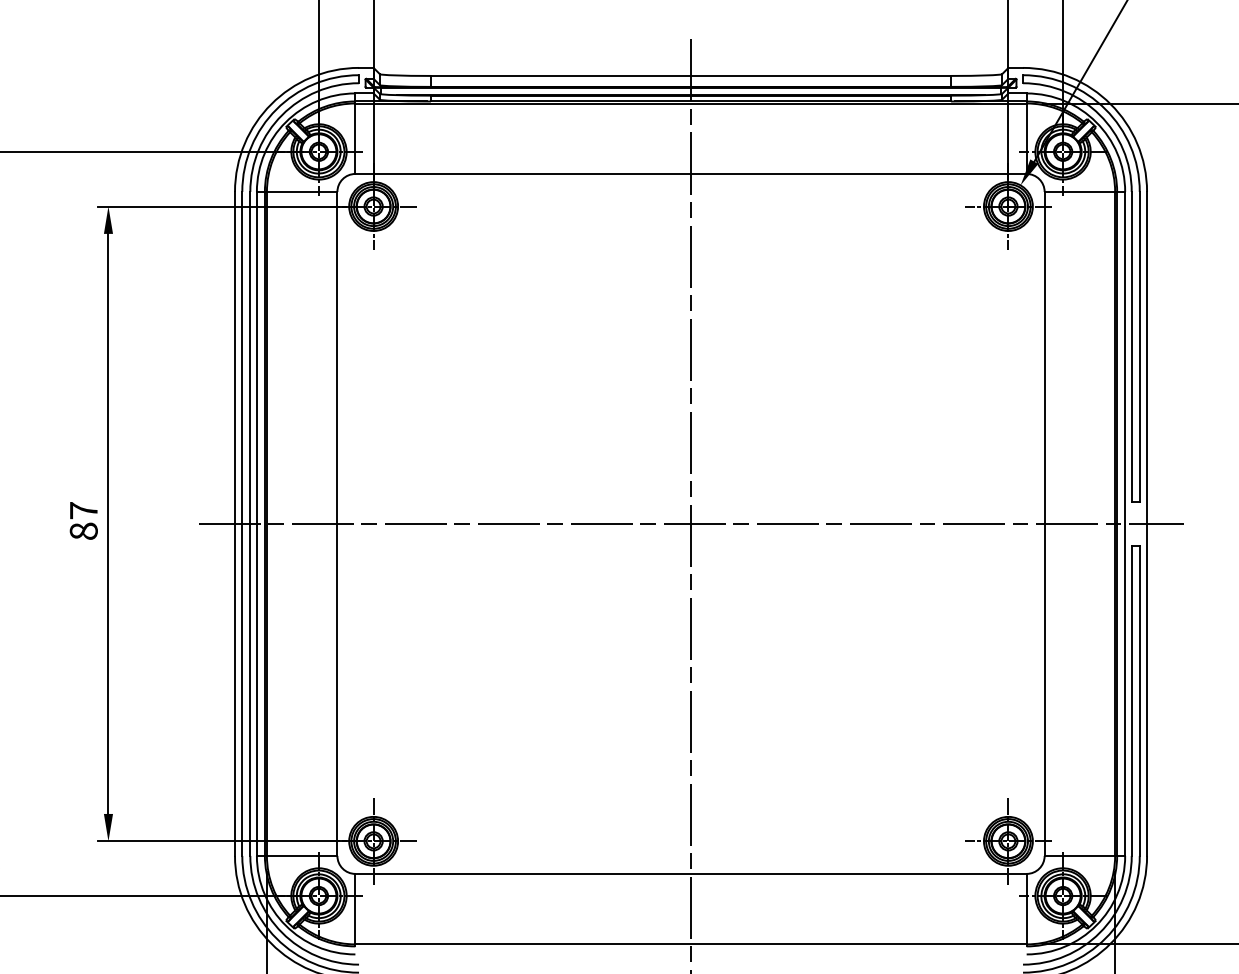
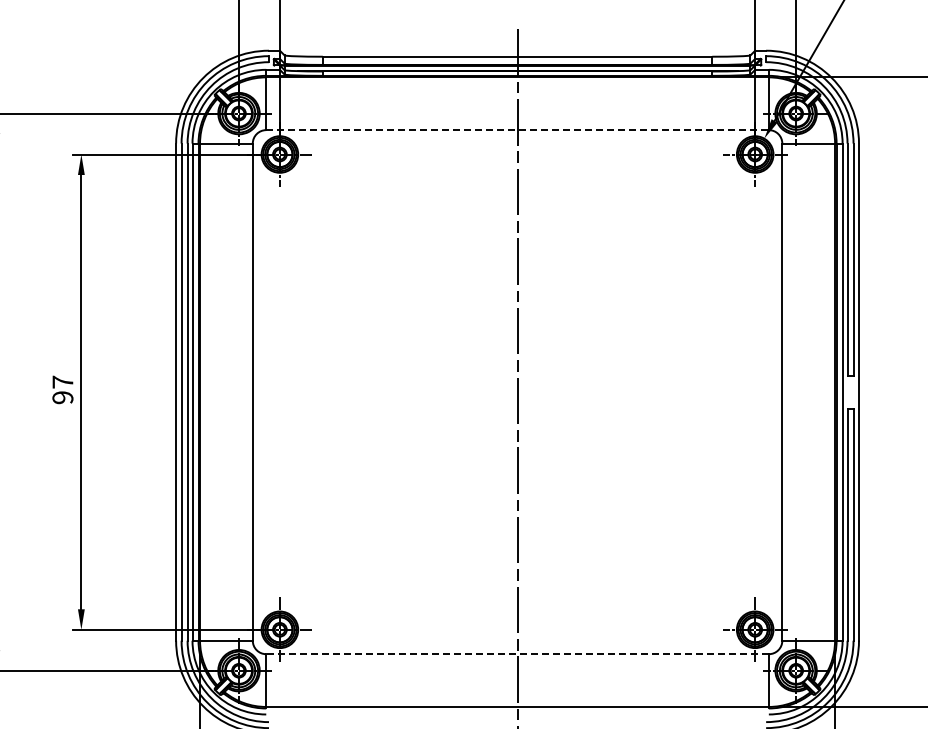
line: (692, 174) -> (518, 130), solid -> dashed
line: (690, 524) -> (517, 392), removed
text: (83, 531) -> (62, 397), 87 -> 97
line: (690, 874) -> (517, 654), solid -> dashed

